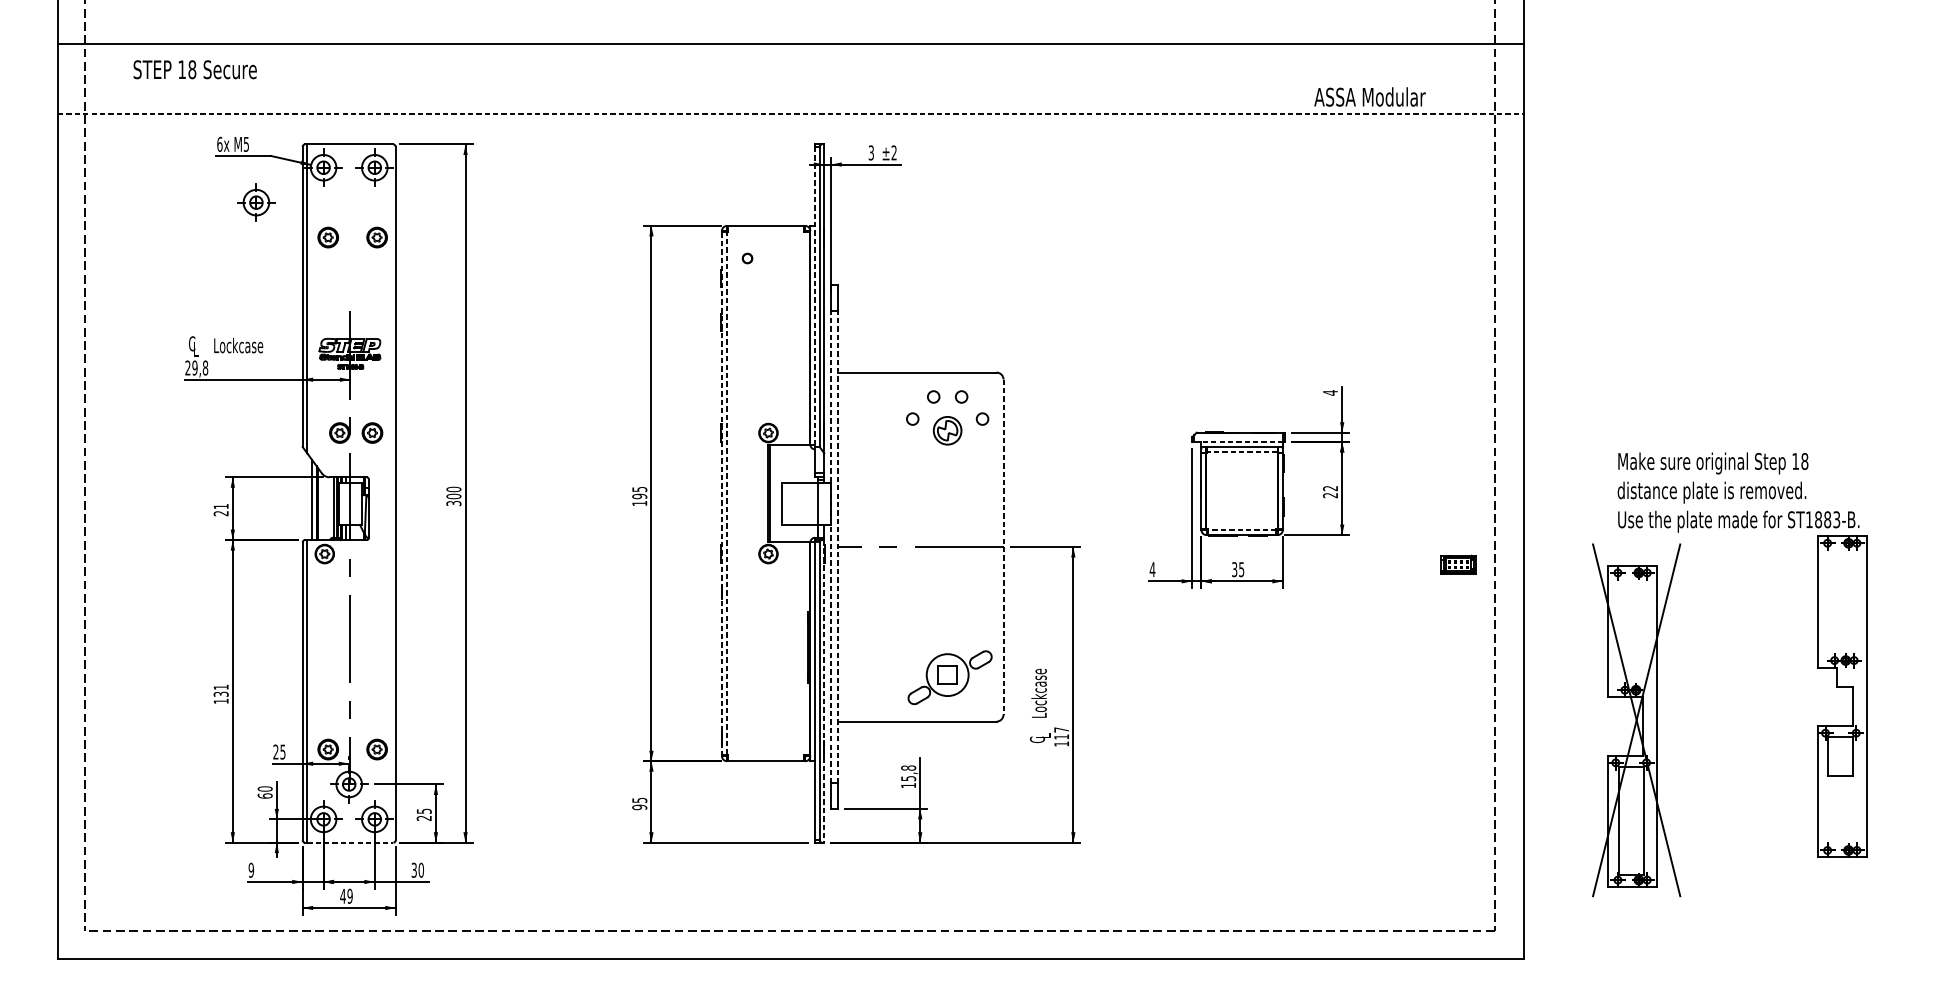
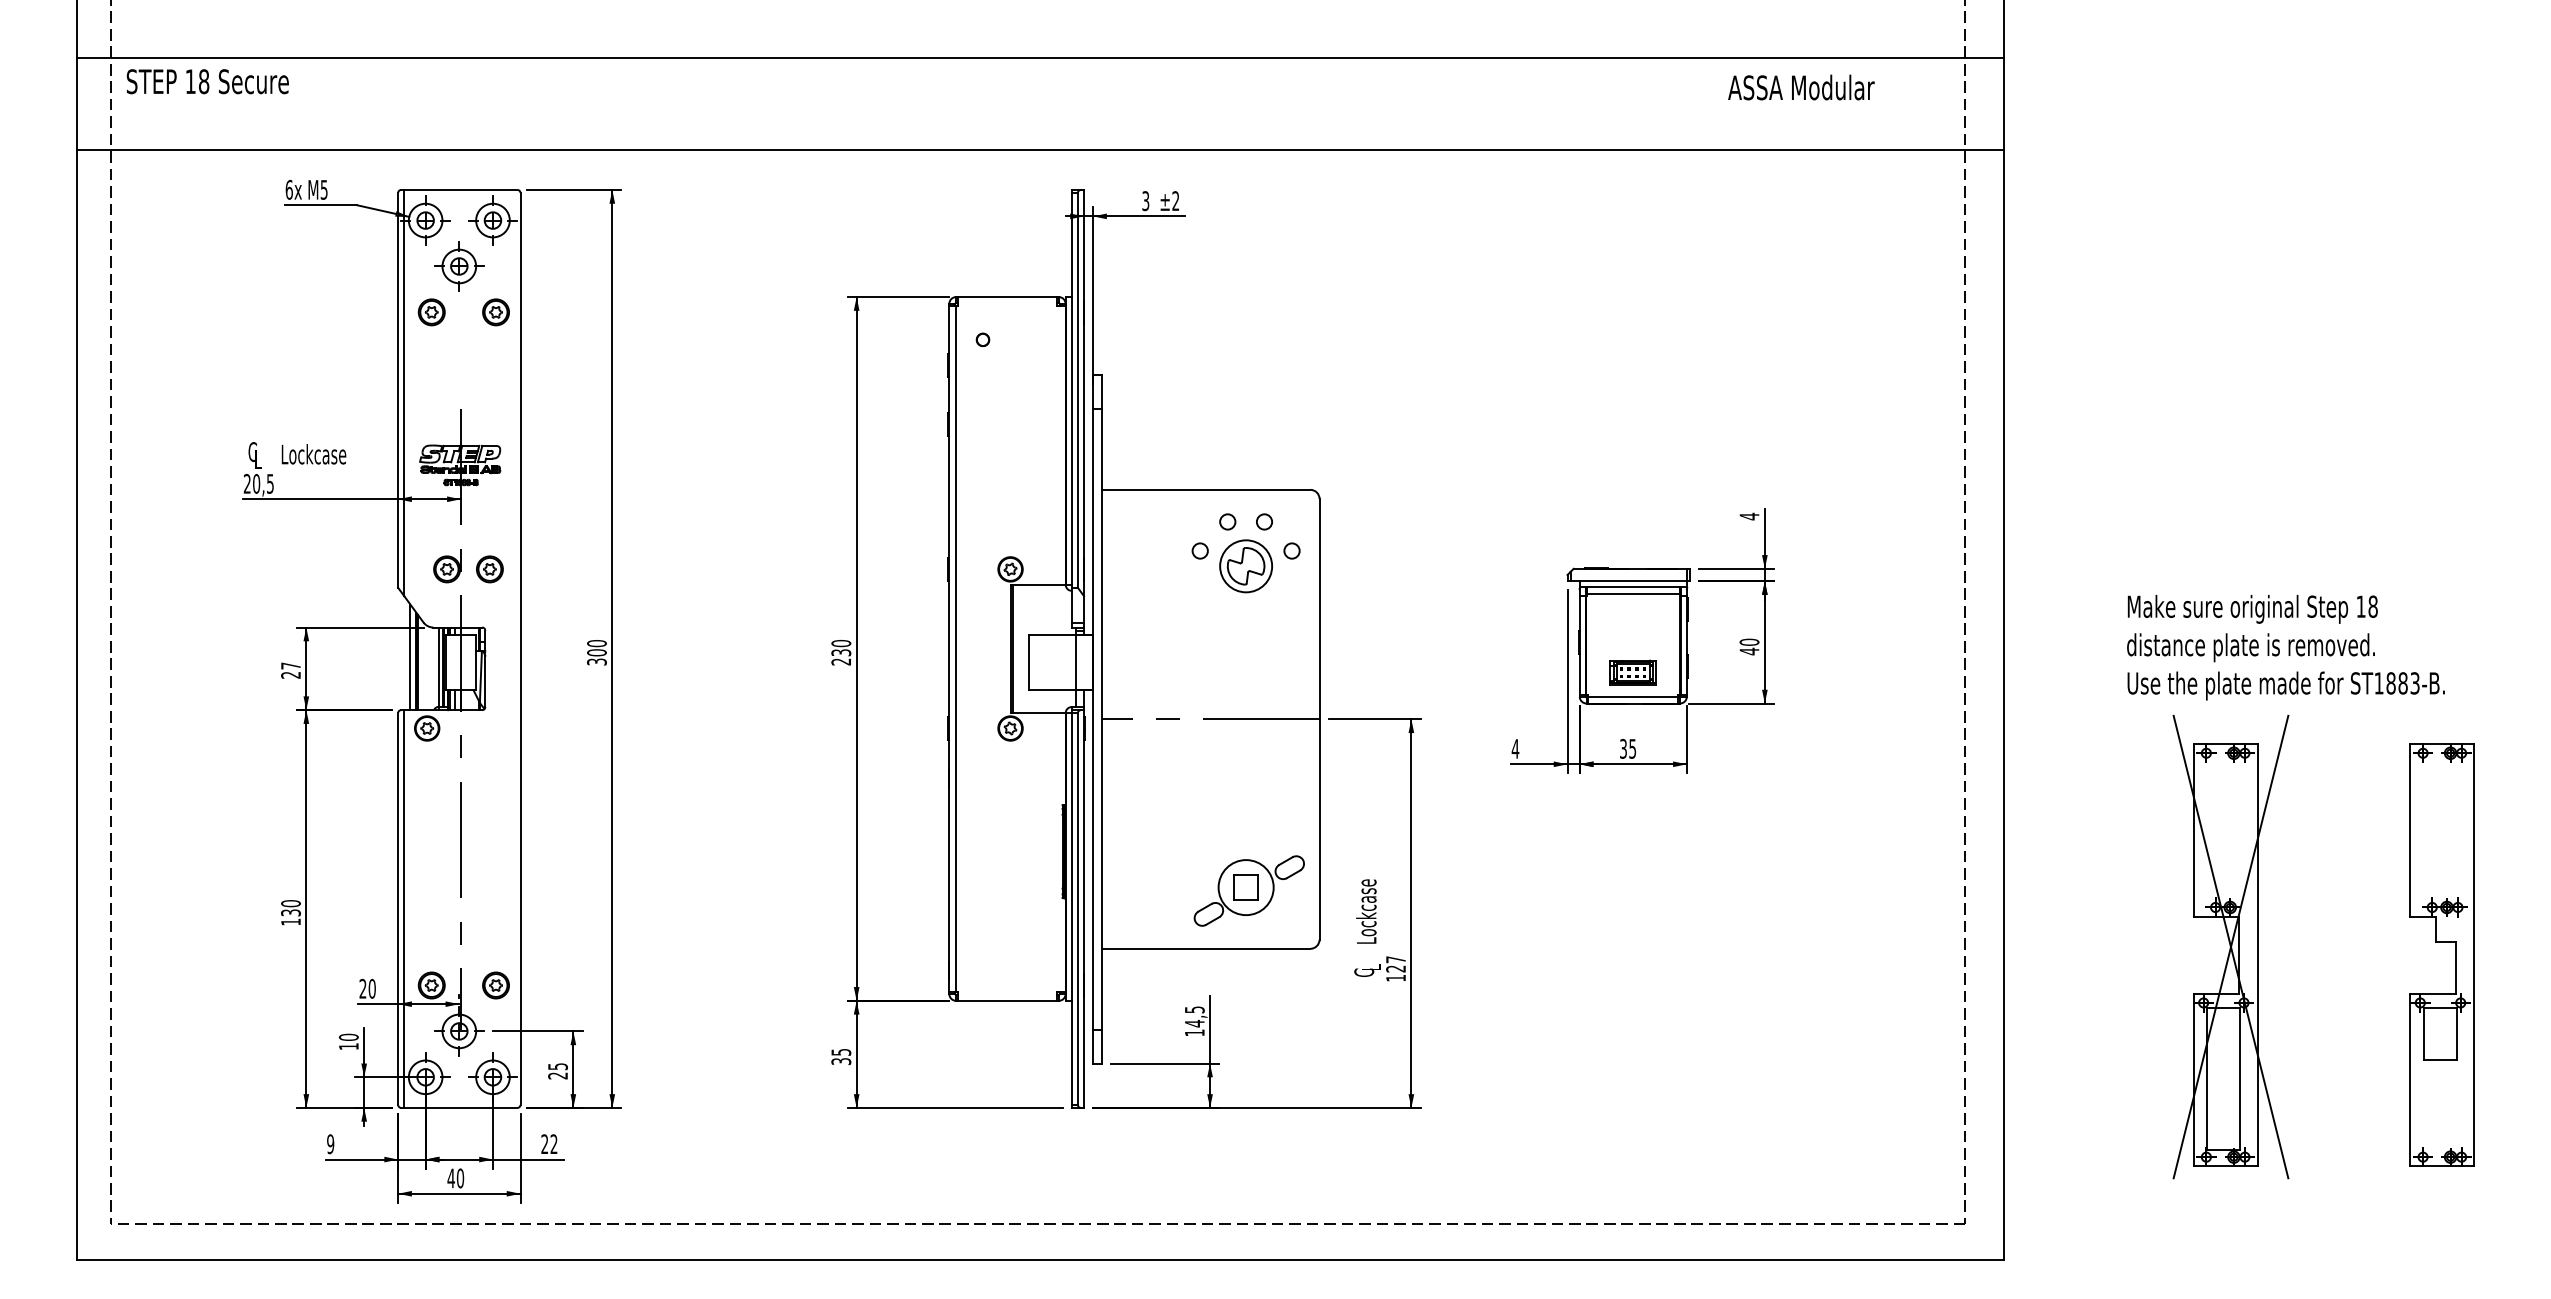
text: (194, 69) -> (207, 81), moved
text: (1370, 96) -> (1801, 87), moved
line: (791, 113) -> (1040, 149), dashed -> solid
part: (256, 202) -> (459, 266), moved
line: (814, 297) -> (1071, 390), dashed -> solid
text: (200, 367) -> (263, 483), 29,8 -> 20,5
part: (947, 430) -> (1245, 566), size x1.43
line: (1239, 442) -> (1629, 581), dashed -> solid
line: (1242, 451) -> (1633, 593), dashed -> solid
text: (1330, 491) -> (1749, 646), 22 -> 40
line: (727, 493) -> (956, 648), dashed -> solid
line: (722, 494) -> (949, 649), dashed -> solid
text: (639, 496) -> (841, 652), 195 -> 230
text: (220, 506) -> (290, 665), 21 -> 27
line: (1242, 529) -> (1633, 696), dashed -> solid
line: (831, 547) -> (1093, 719), dashed -> solid
line: (838, 547) -> (1102, 719), dashed -> solid
line: (1003, 547) -> (1319, 719), dashed -> solid
part: (1458, 564) -> (1632, 672), moved
text: (220, 687) -> (290, 903), 131 -> 130
part: (1841, 687) -> (2441, 942), moved
line: (823, 691) -> (1083, 909), dashed -> solid
part: (1636, 719) -> (2230, 946), moved
text: (1061, 736) -> (1395, 968), 117 -> 127
text: (282, 751) -> (371, 988), 25 -> 20
text: (908, 773) -> (1194, 1016), 15,8 -> 14,5
text: (264, 795) -> (348, 1046), 60 -> 10
text: (639, 807) -> (841, 1061), 95 -> 35
line: (350, 842) -> (460, 1107), dashed -> solid
text: (417, 870) -> (549, 1144), 30 -> 22
text: (349, 896) -> (459, 1178), 49 -> 40

